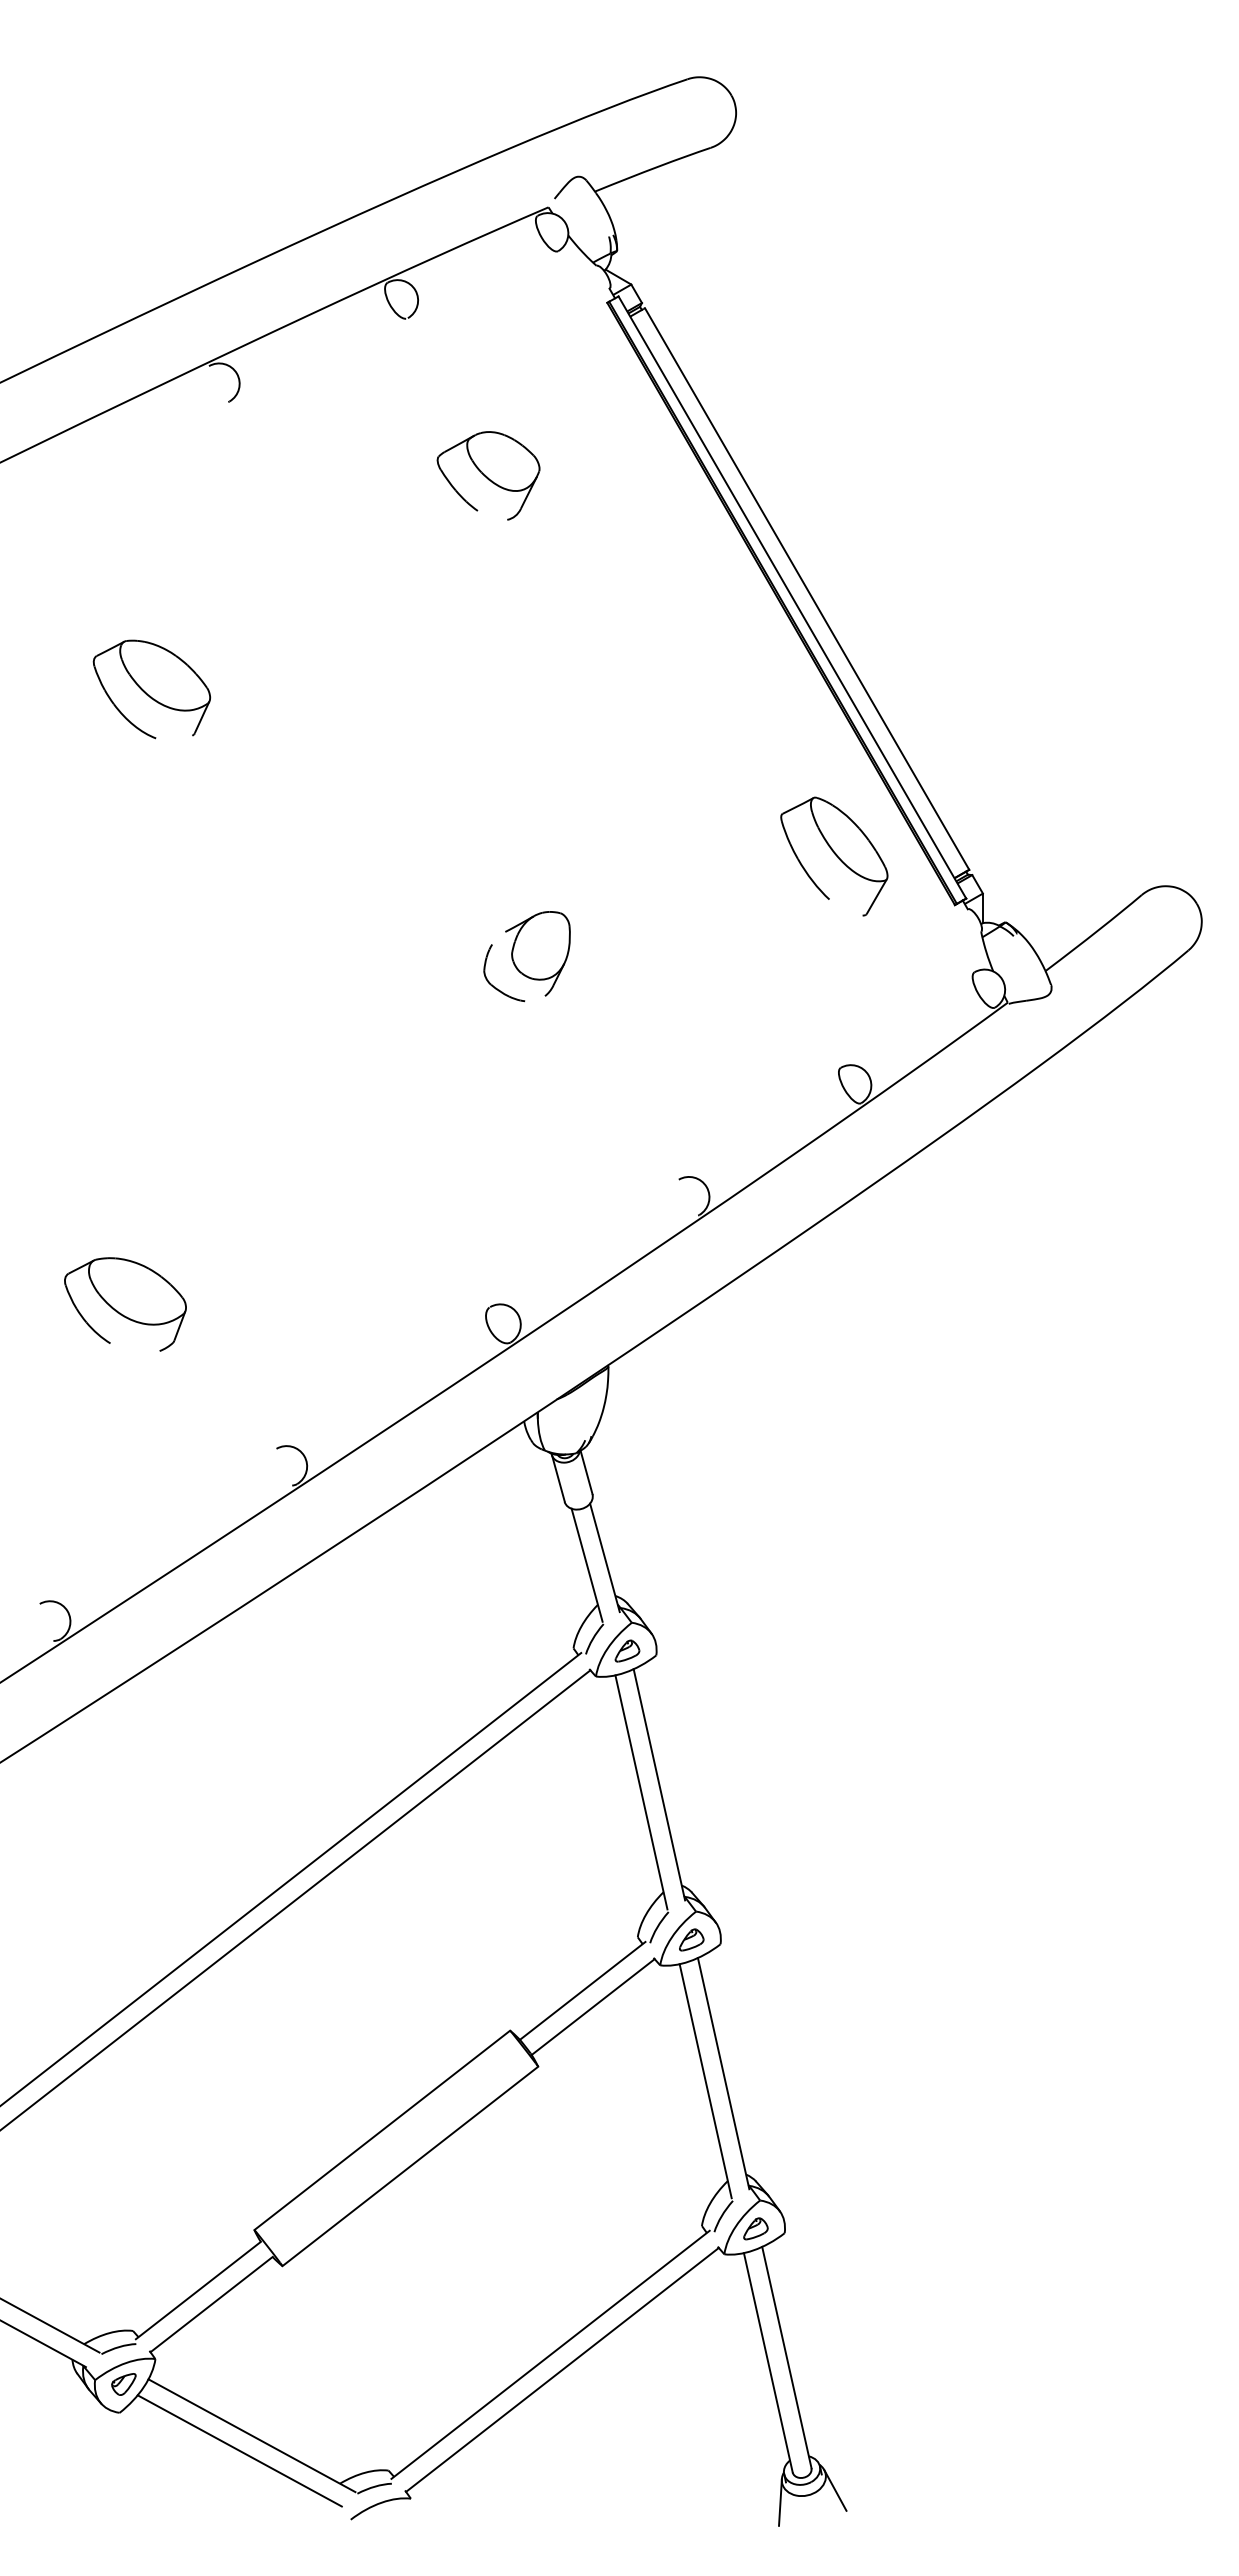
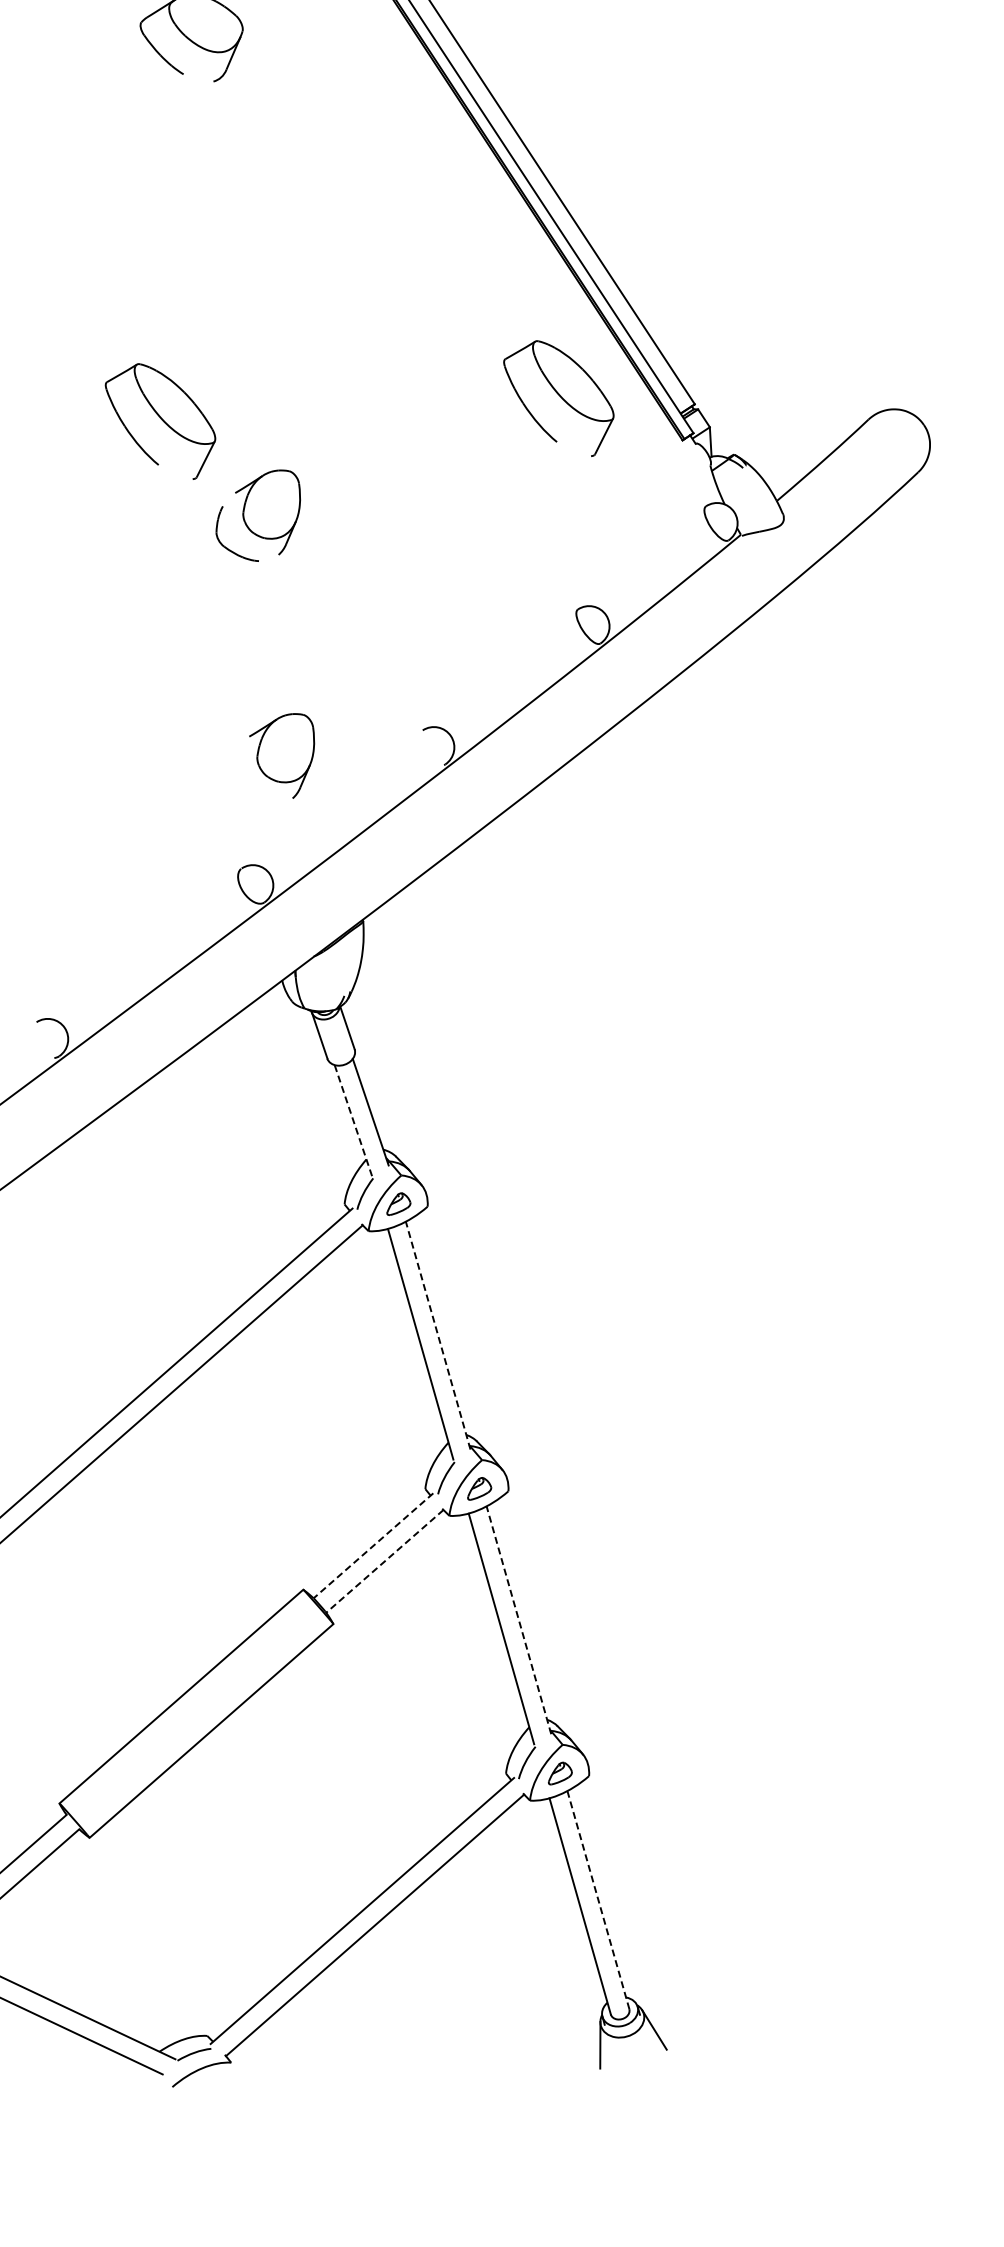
part: (435, 856) -> (161, 421), added
part: (537, 1197) -> (282, 756), added
line: (587, 1565) -> (353, 1120), solid -> dashed
line: (659, 1784) -> (438, 1335), solid -> dashed
line: (582, 1990) -> (373, 1545), solid -> dashed
line: (593, 2007) -> (385, 1561), solid -> dashed
line: (723, 2073) -> (518, 1620), solid -> dashed
line: (786, 2357) -> (598, 1900), solid -> dashed

